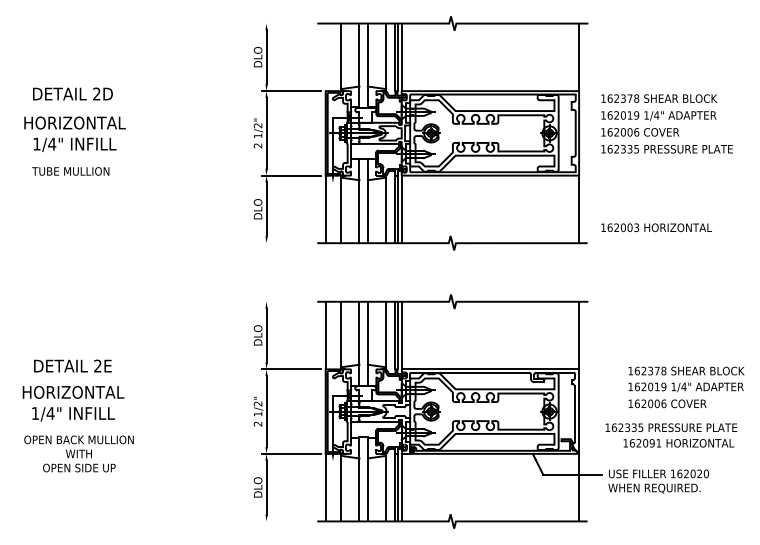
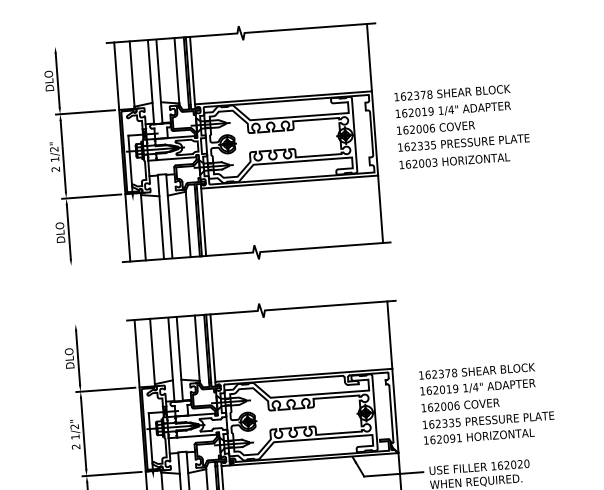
line: (325, 57) -> (116, 76), added
text: (656, 227) -> (454, 160), moved
text: (686, 387) -> (478, 387), moved
text: (678, 443) -> (478, 436), moved

